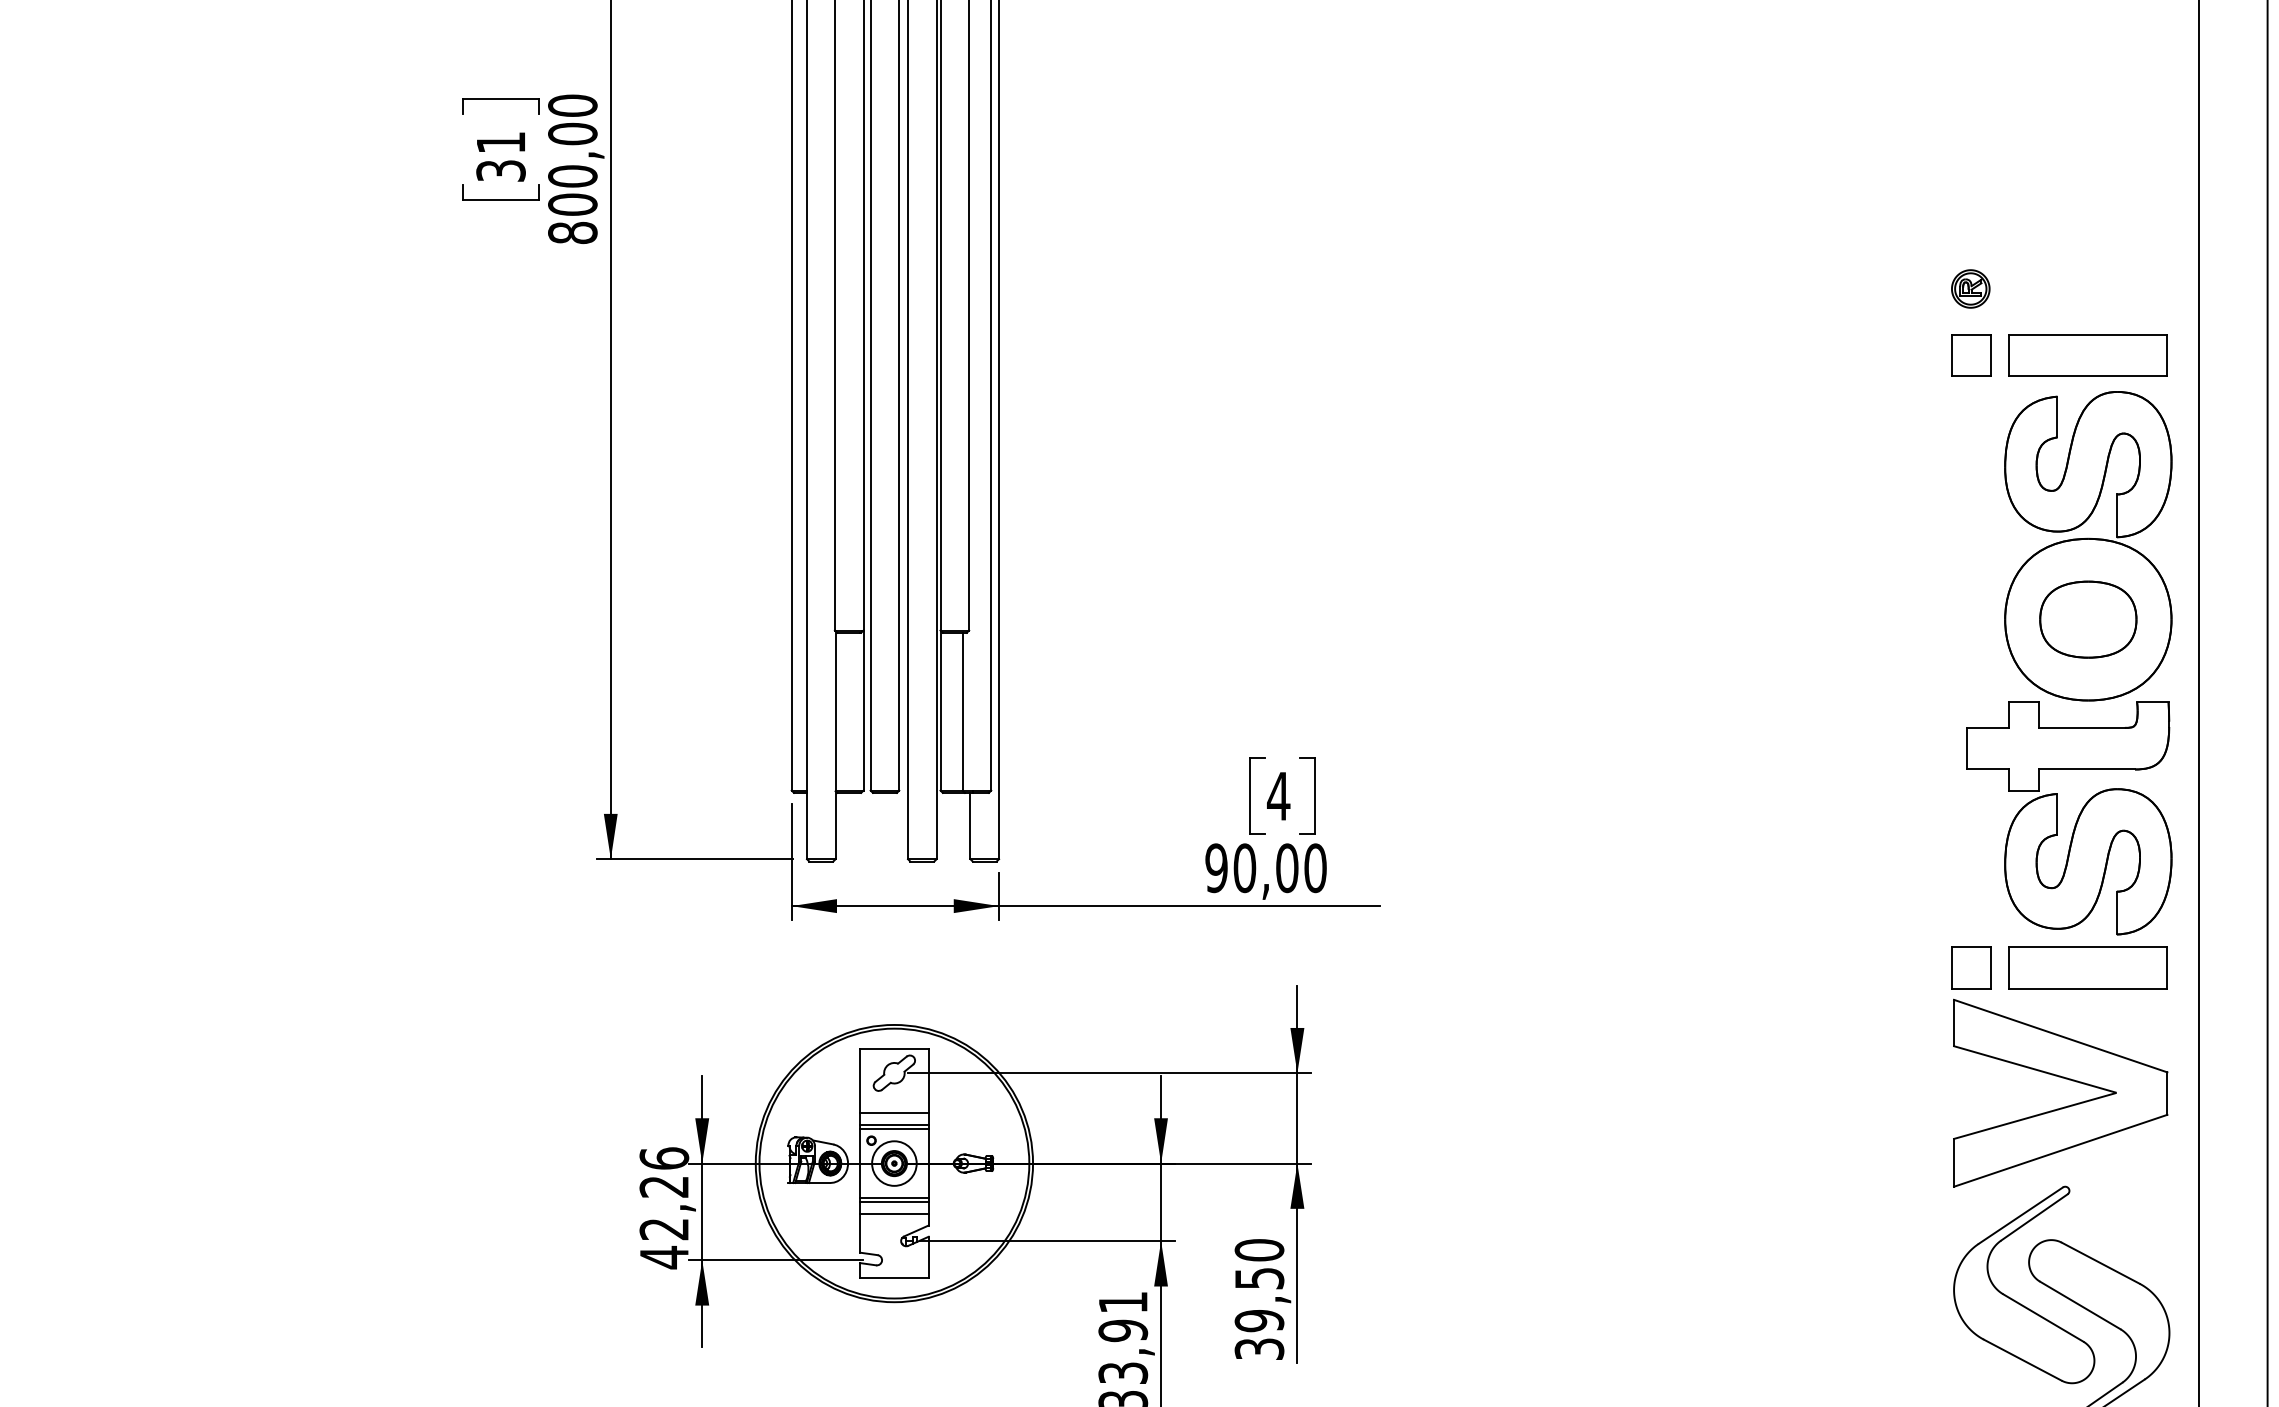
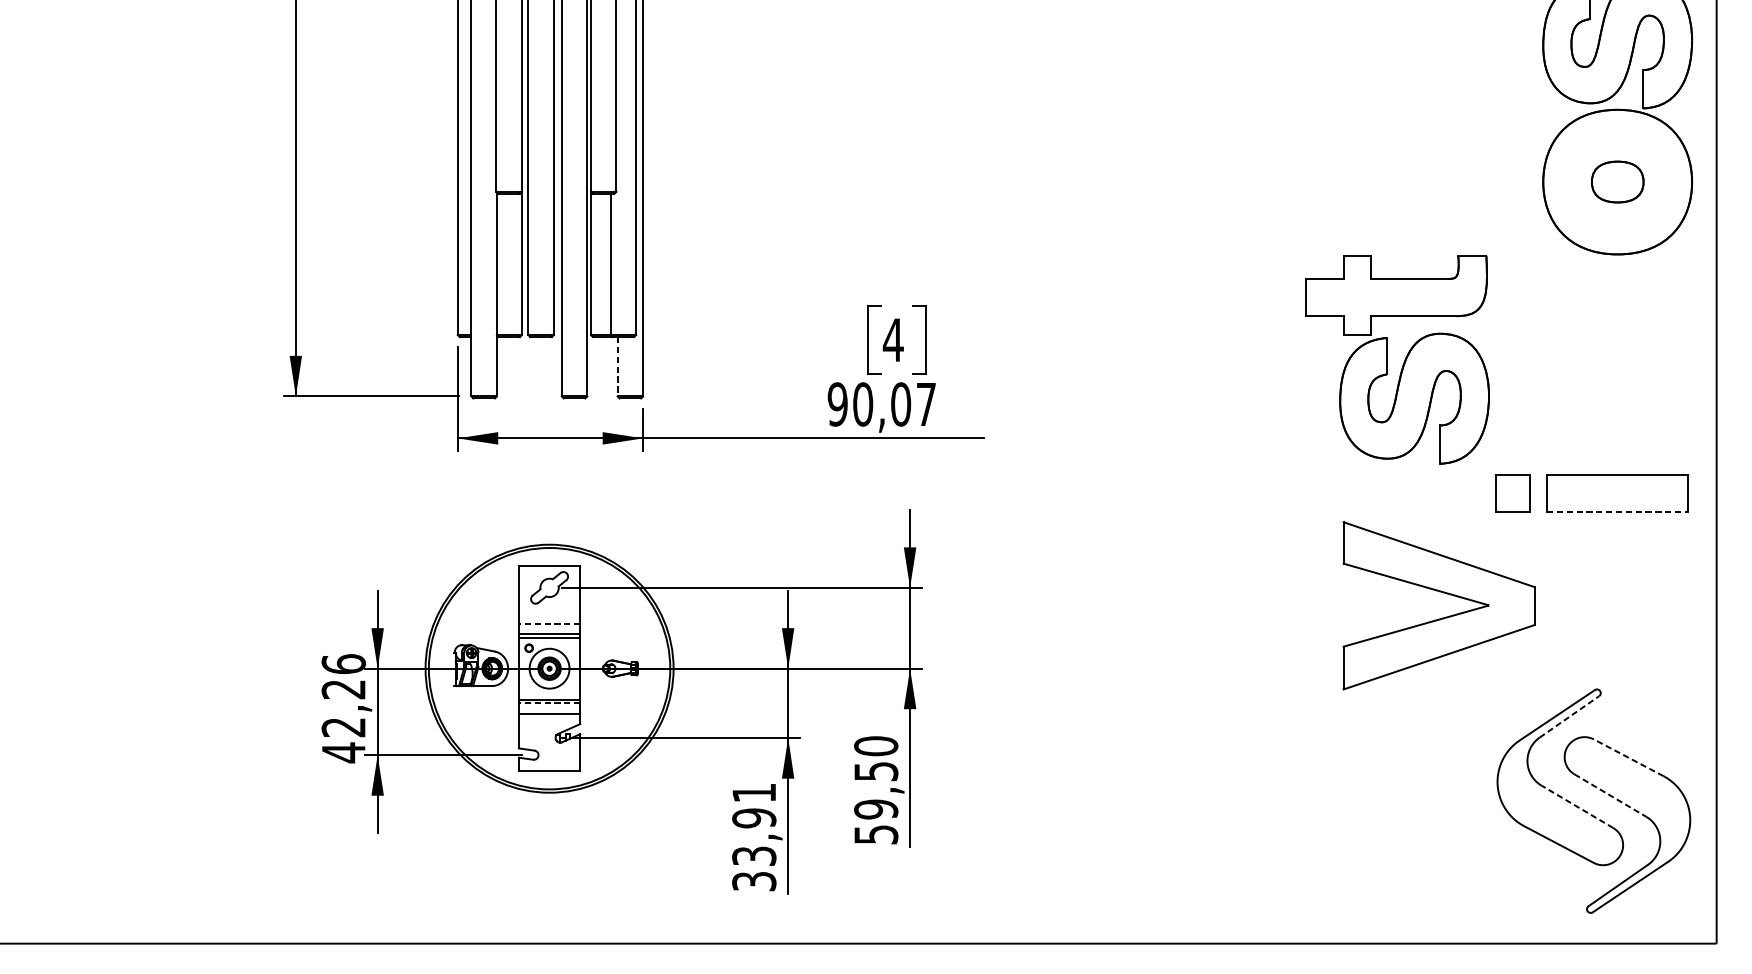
part: (2088, 619) -> (1617, 181), size x0.6
part: (2075, 822) -> (1403, 363), moved
line: (970, 826) -> (617, 367), solid -> dashed
text: (1315, 868) -> (926, 404), 90,00 -> 90,07
line: (2088, 988) -> (1617, 512), solid -> dashed
part: (2065, 1079) -> (1443, 593), moved
line: (893, 1113) -> (548, 623), solid -> dashed
line: (893, 1202) -> (548, 703), solid -> dashed
line: (2034, 1217) -> (1569, 716), solid -> dashed
line: (2100, 1263) -> (1628, 758), solid -> dashed
line: (2080, 1305) -> (1610, 795), solid -> dashed
line: (2043, 1317) -> (1577, 806), solid -> dashed
text: (1258, 1348) -> (875, 834), 39,50 -> 59,50

